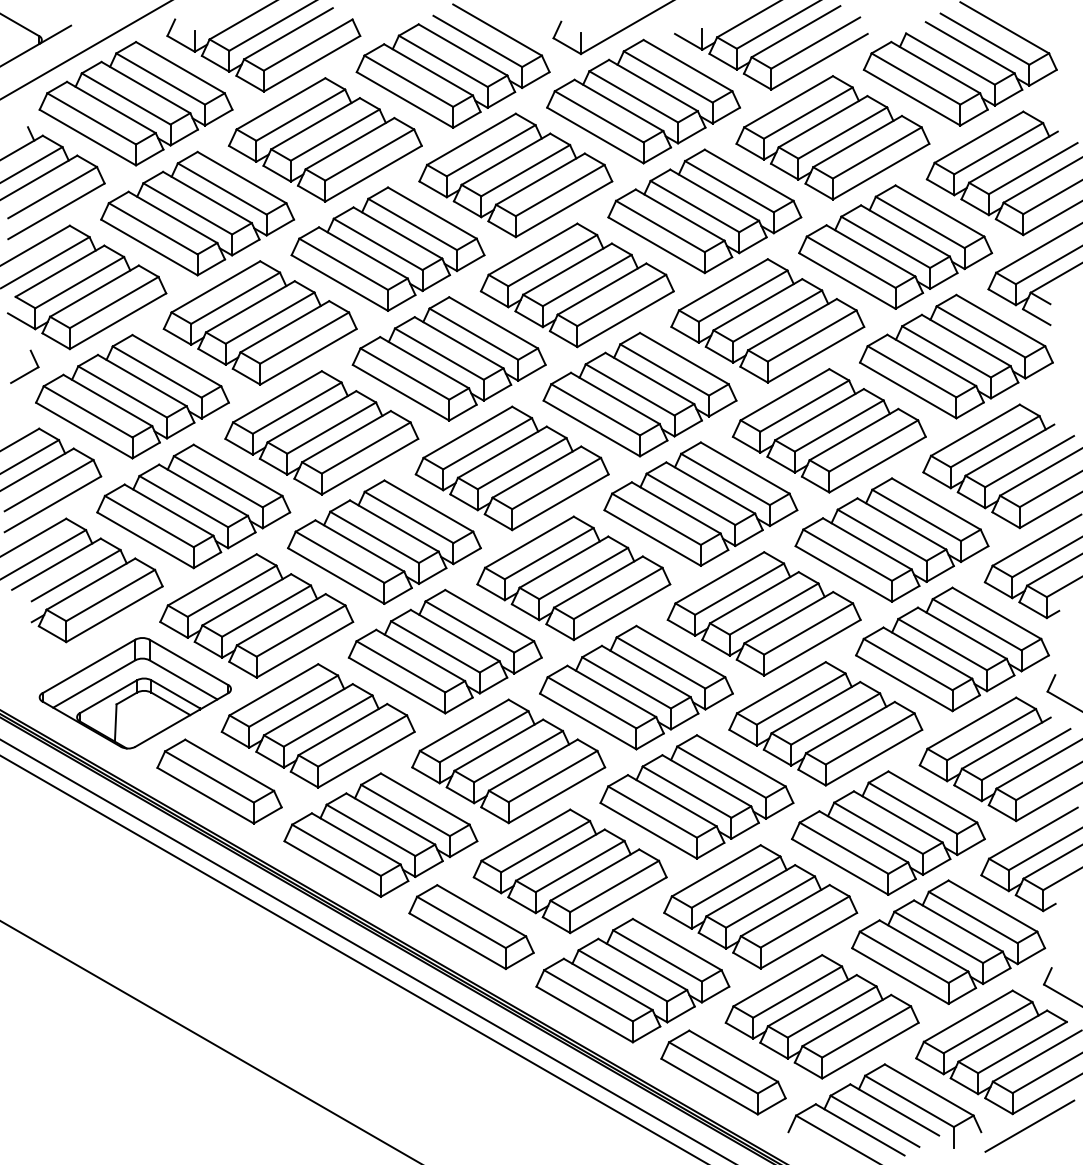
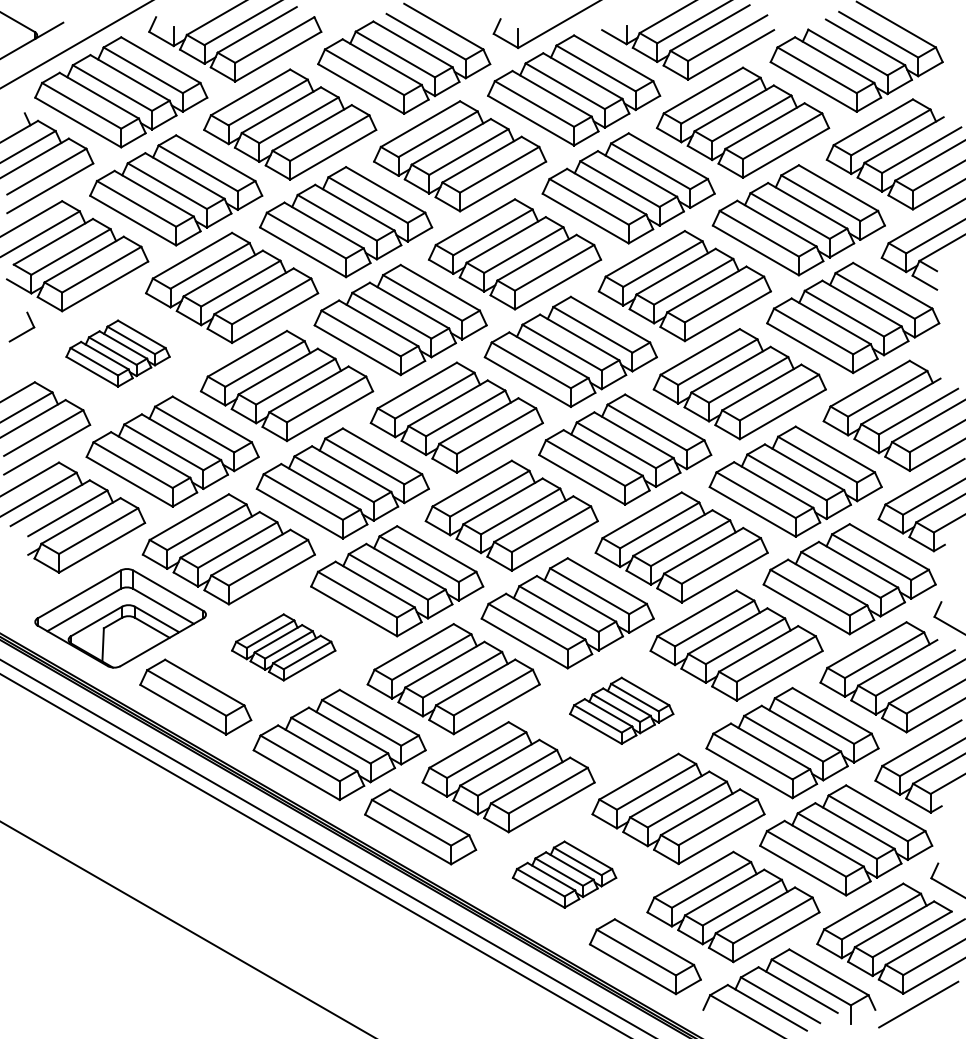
part: (132, 396) -> (118, 353), size x0.6
part: (317, 725) -> (283, 647), size x0.6
part: (696, 796) -> (621, 710), size x0.6
part: (632, 980) -> (564, 874), size x0.6

